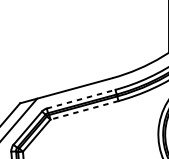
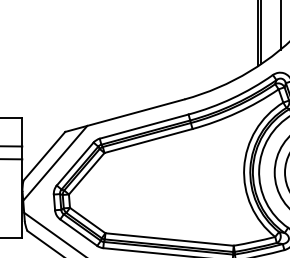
line: (81, 99) -> (144, 126), dashed -> solid
line: (84, 110) -> (148, 141), dashed -> solid

